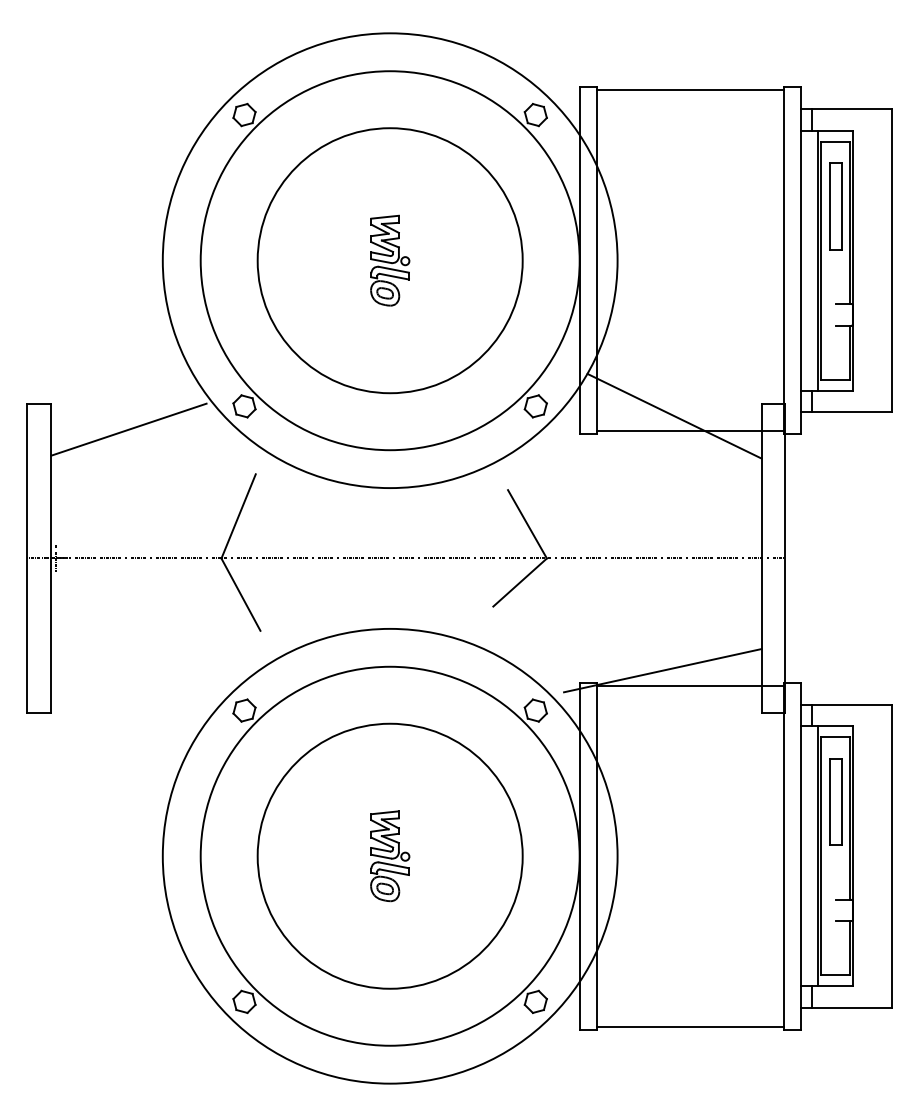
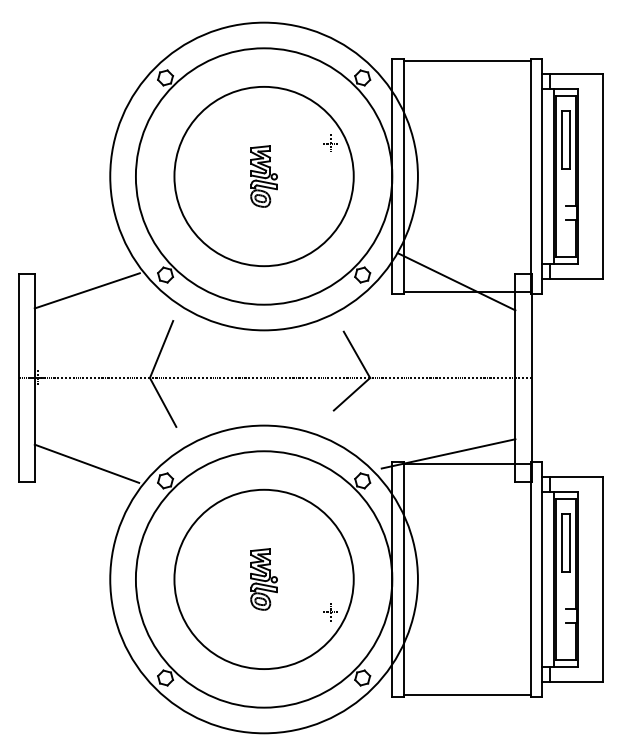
part: (488, 210) -> (330, 142), added
line: (127, 684) -> (86, 463), added
part: (488, 905) -> (330, 612), added

